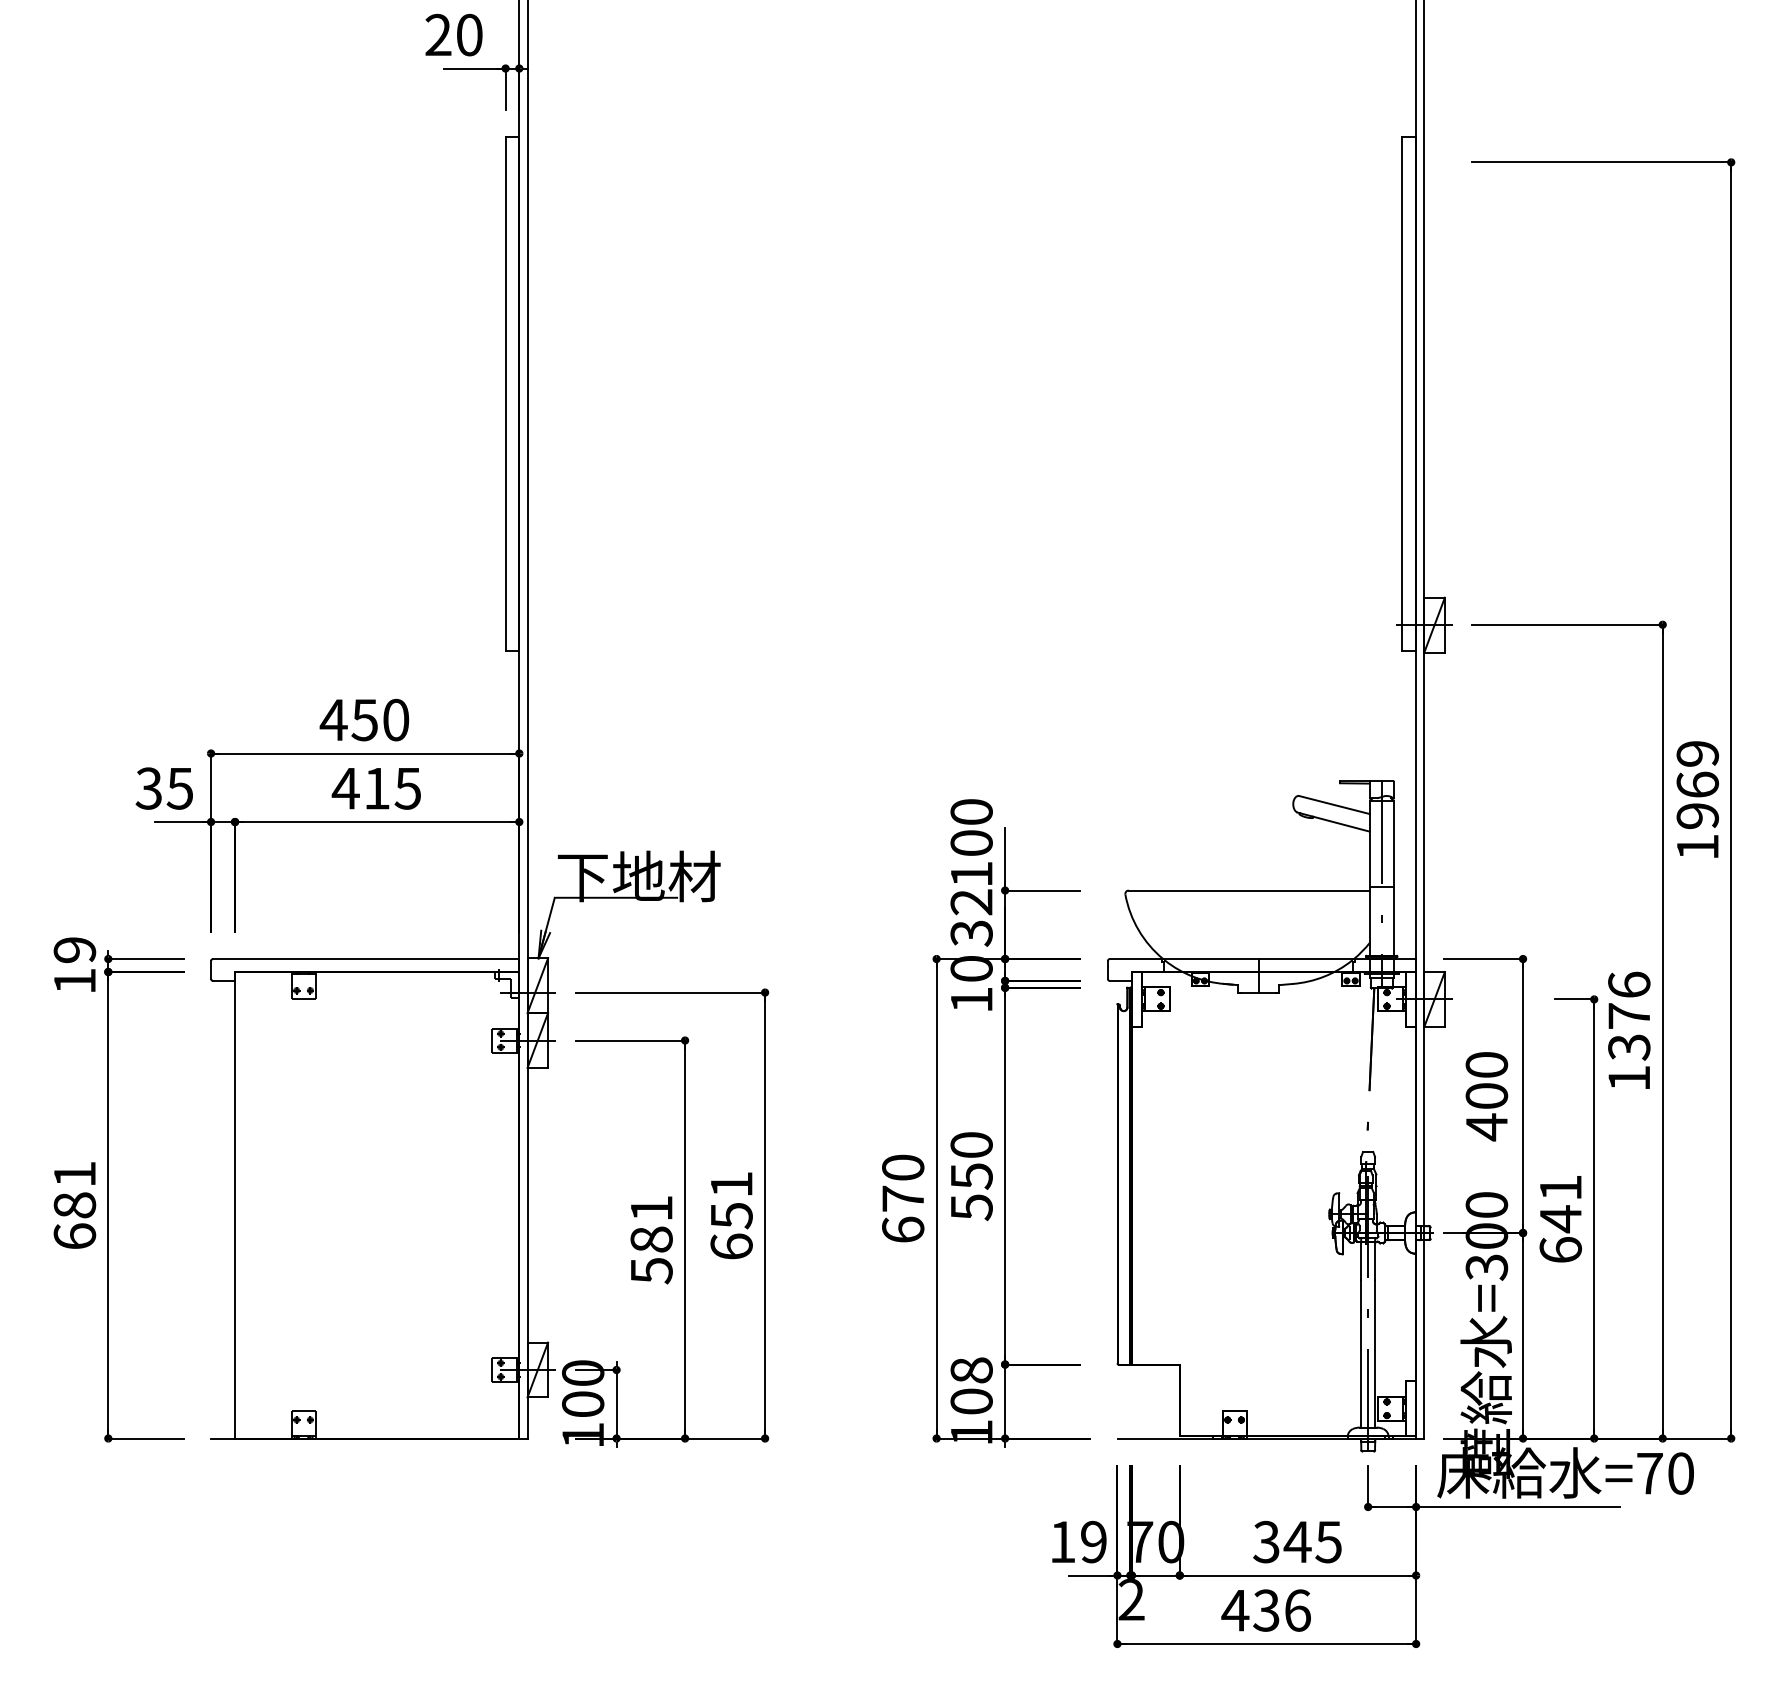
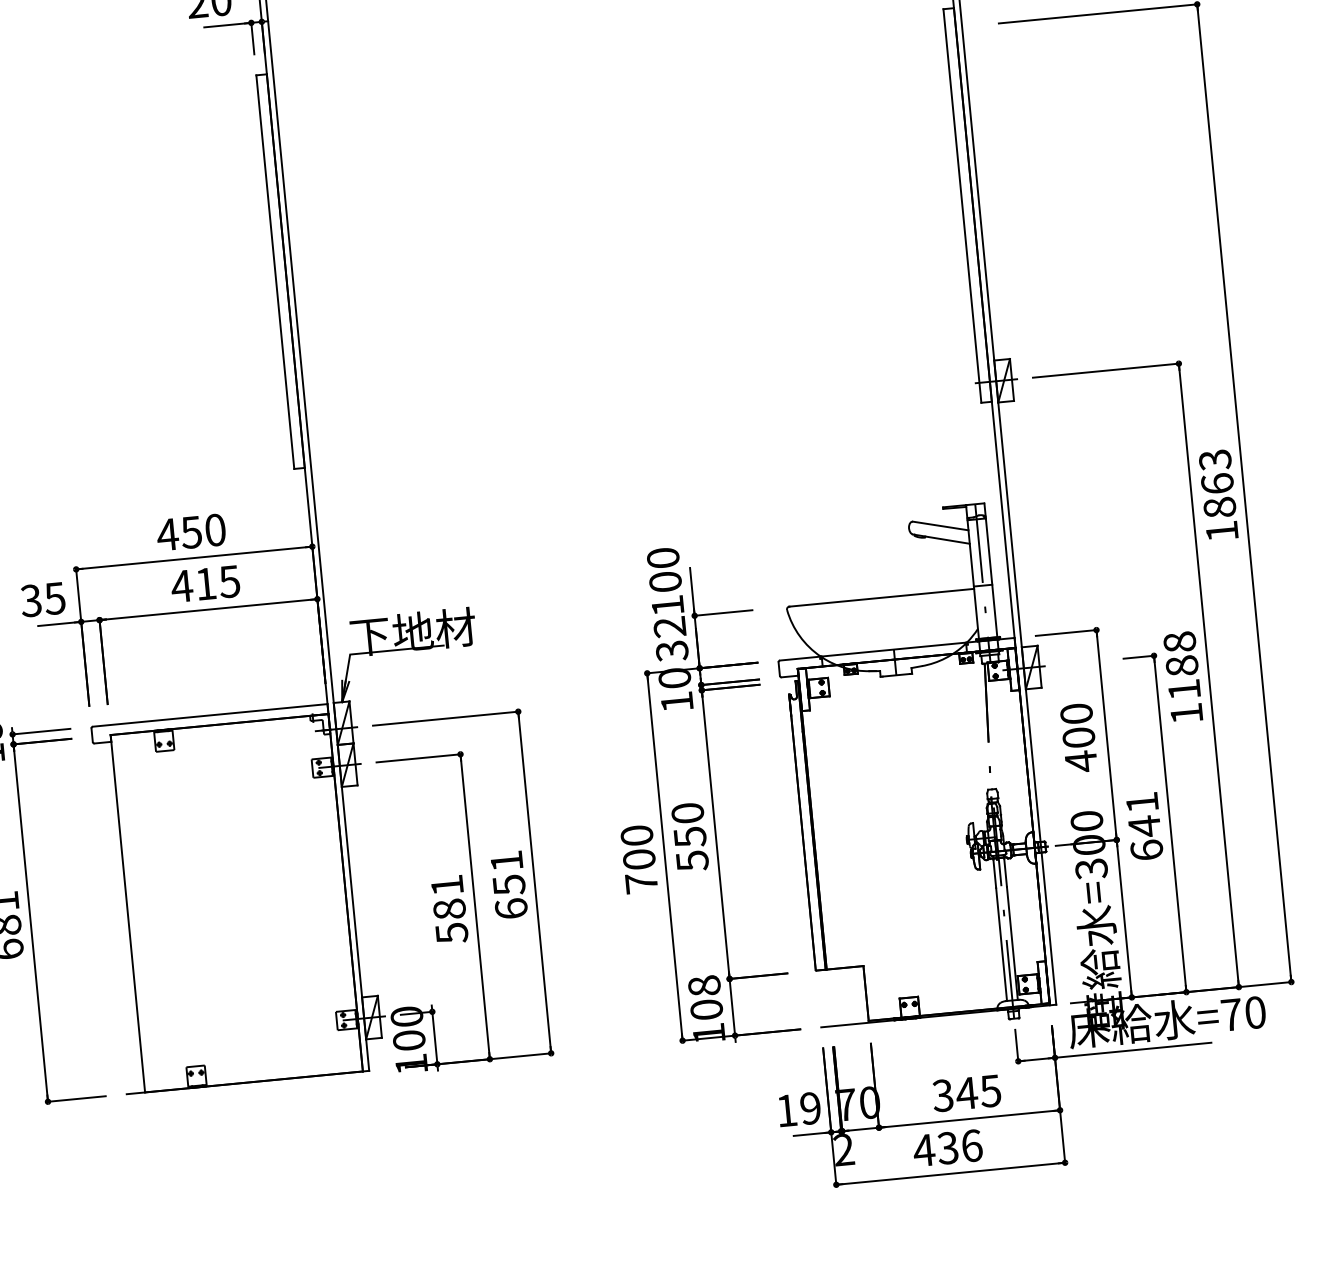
text: (1697, 785) -> (1217, 484), 1969 -> 1863
text: (1629, 1015) -> (1182, 665), 1376 -> 1188
text: (903, 1213) -> (640, 870), 670 -> 700

